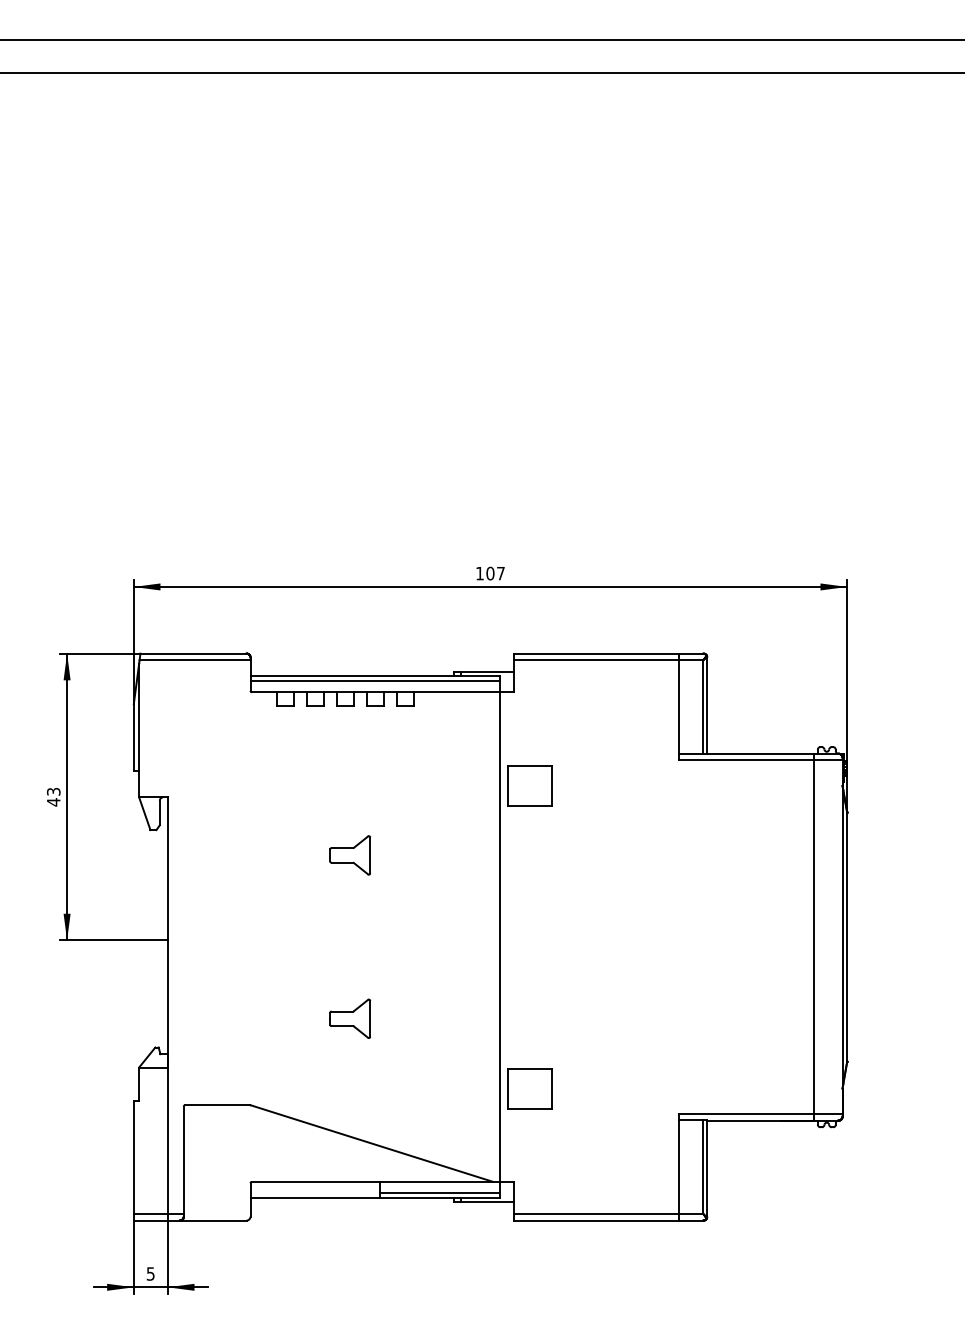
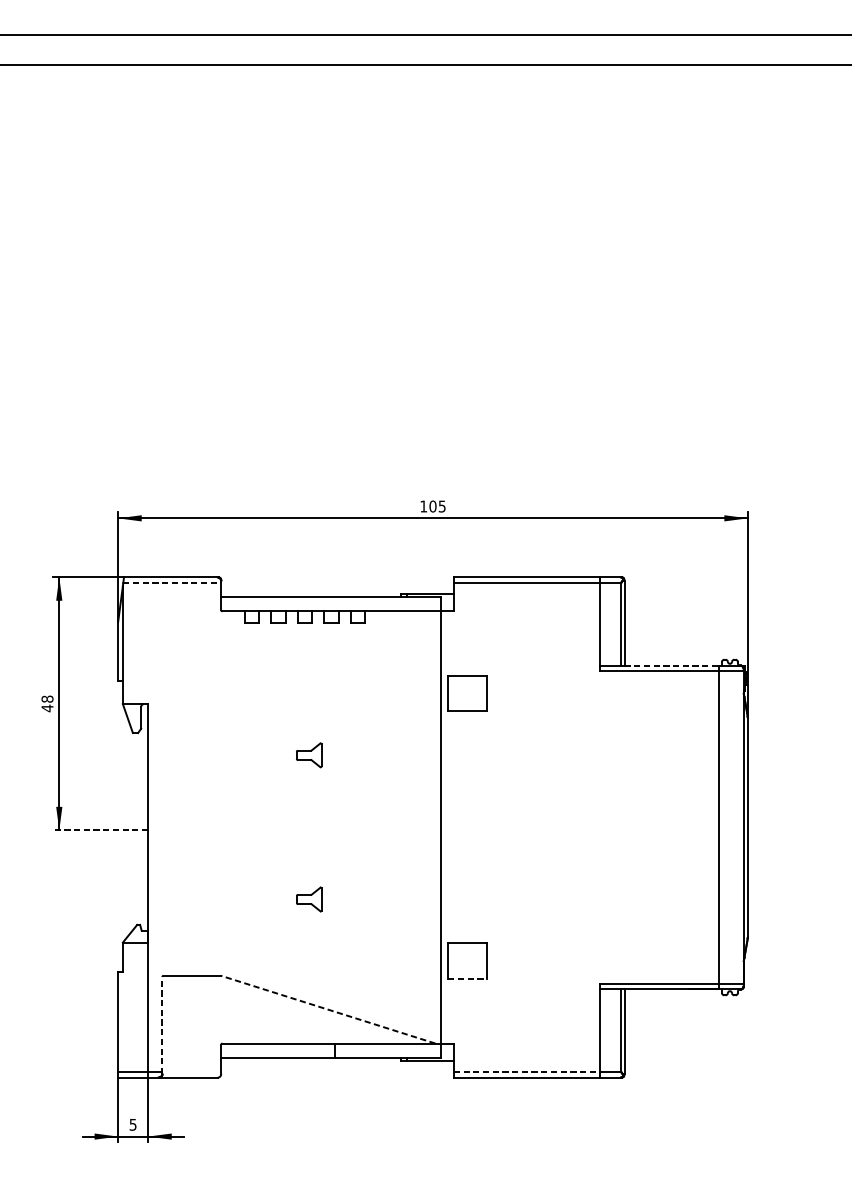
text: (500, 573) -> (441, 506), 107 -> 105
line: (195, 660) -> (172, 583), solid -> dashed
line: (374, 681) -> (330, 601), removed
line: (761, 753) -> (672, 665), solid -> dashed
text: (53, 791) -> (47, 698), 43 -> 48
part: (349, 855) -> (308, 755), size x0.7
line: (114, 940) -> (101, 830), solid -> dashed
part: (350, 1018) -> (309, 899), size x0.7
line: (530, 1108) -> (468, 978), solid -> dashed
line: (372, 1143) -> (328, 1009), solid -> dashed
line: (183, 1161) -> (162, 1025), solid -> dashed
line: (439, 1192) -> (388, 1052), removed
line: (596, 1213) -> (526, 1071), solid -> dashed

